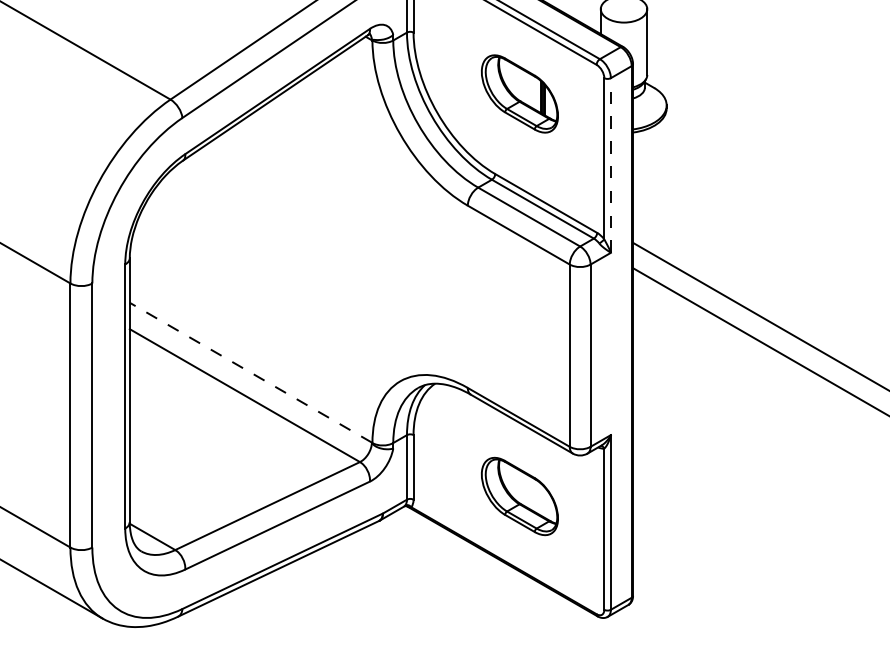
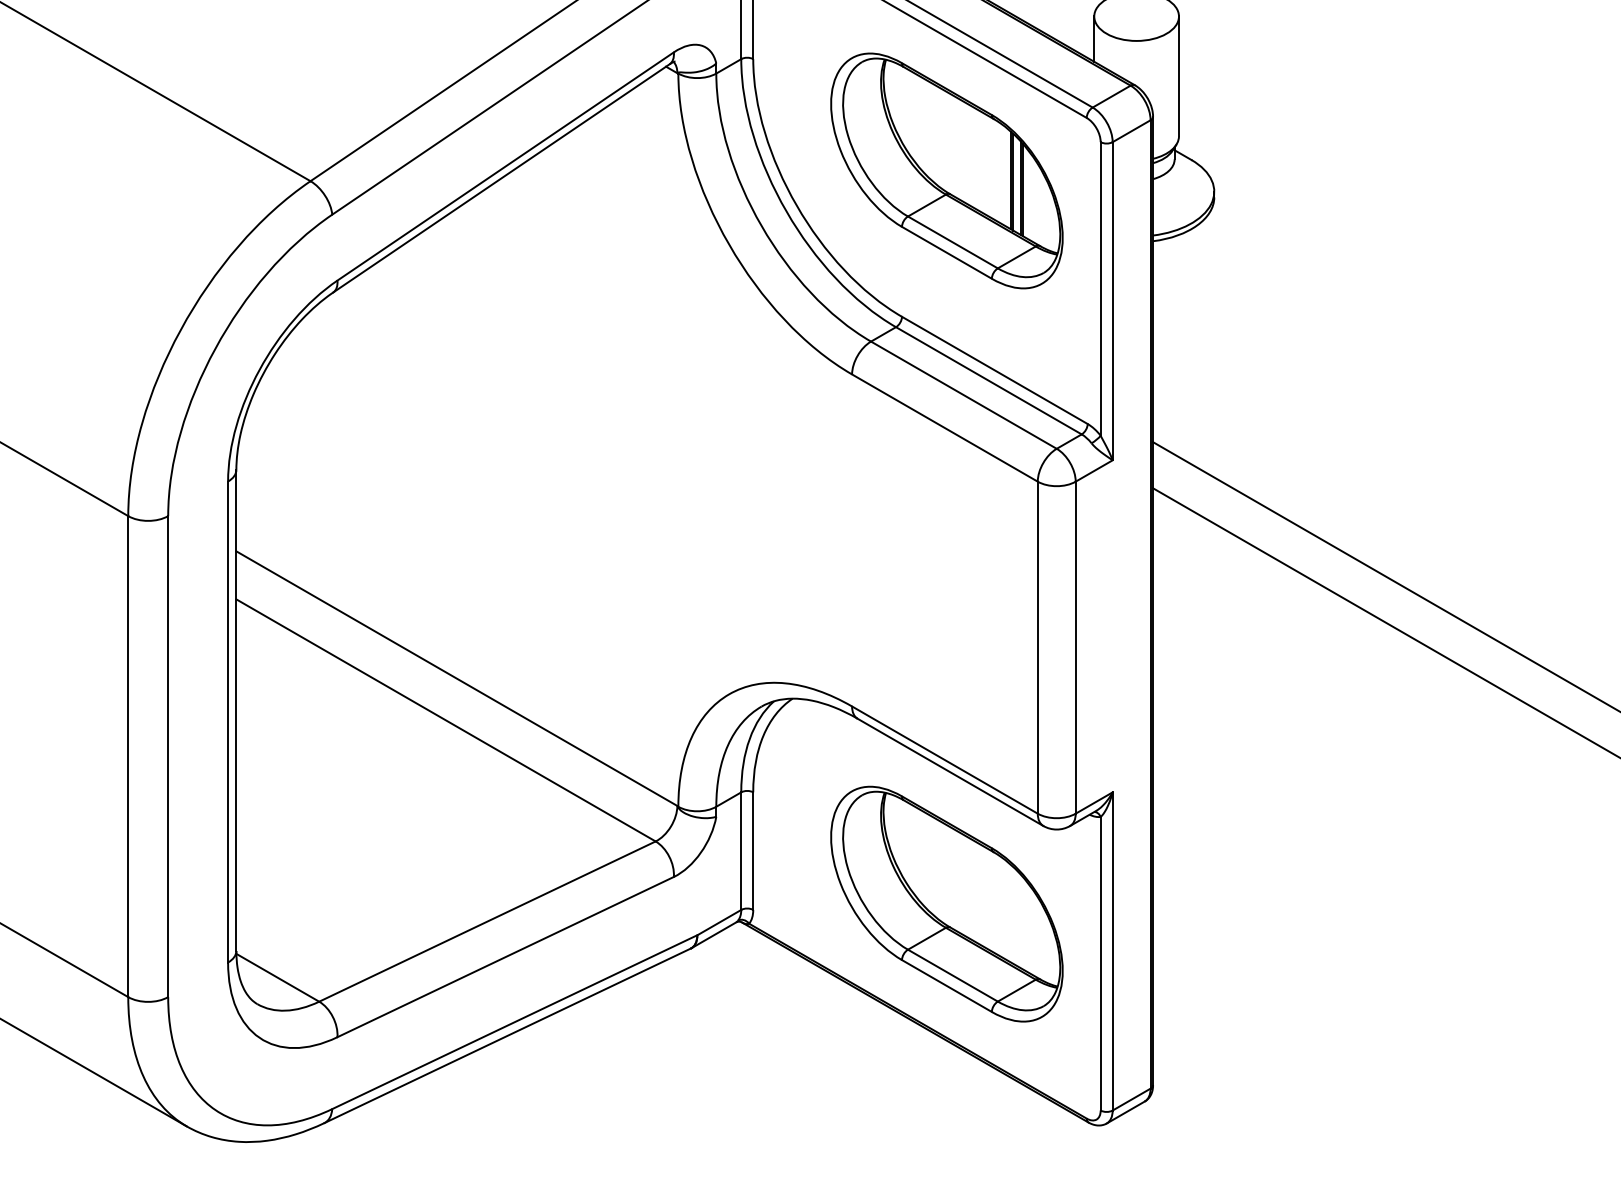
part: (519, 93) -> (946, 170), size x1.67
line: (610, 165) -> (1111, 301), dashed -> solid
line: (250, 372) -> (456, 678), dashed -> solid
part: (519, 496) -> (946, 904), size x1.67

